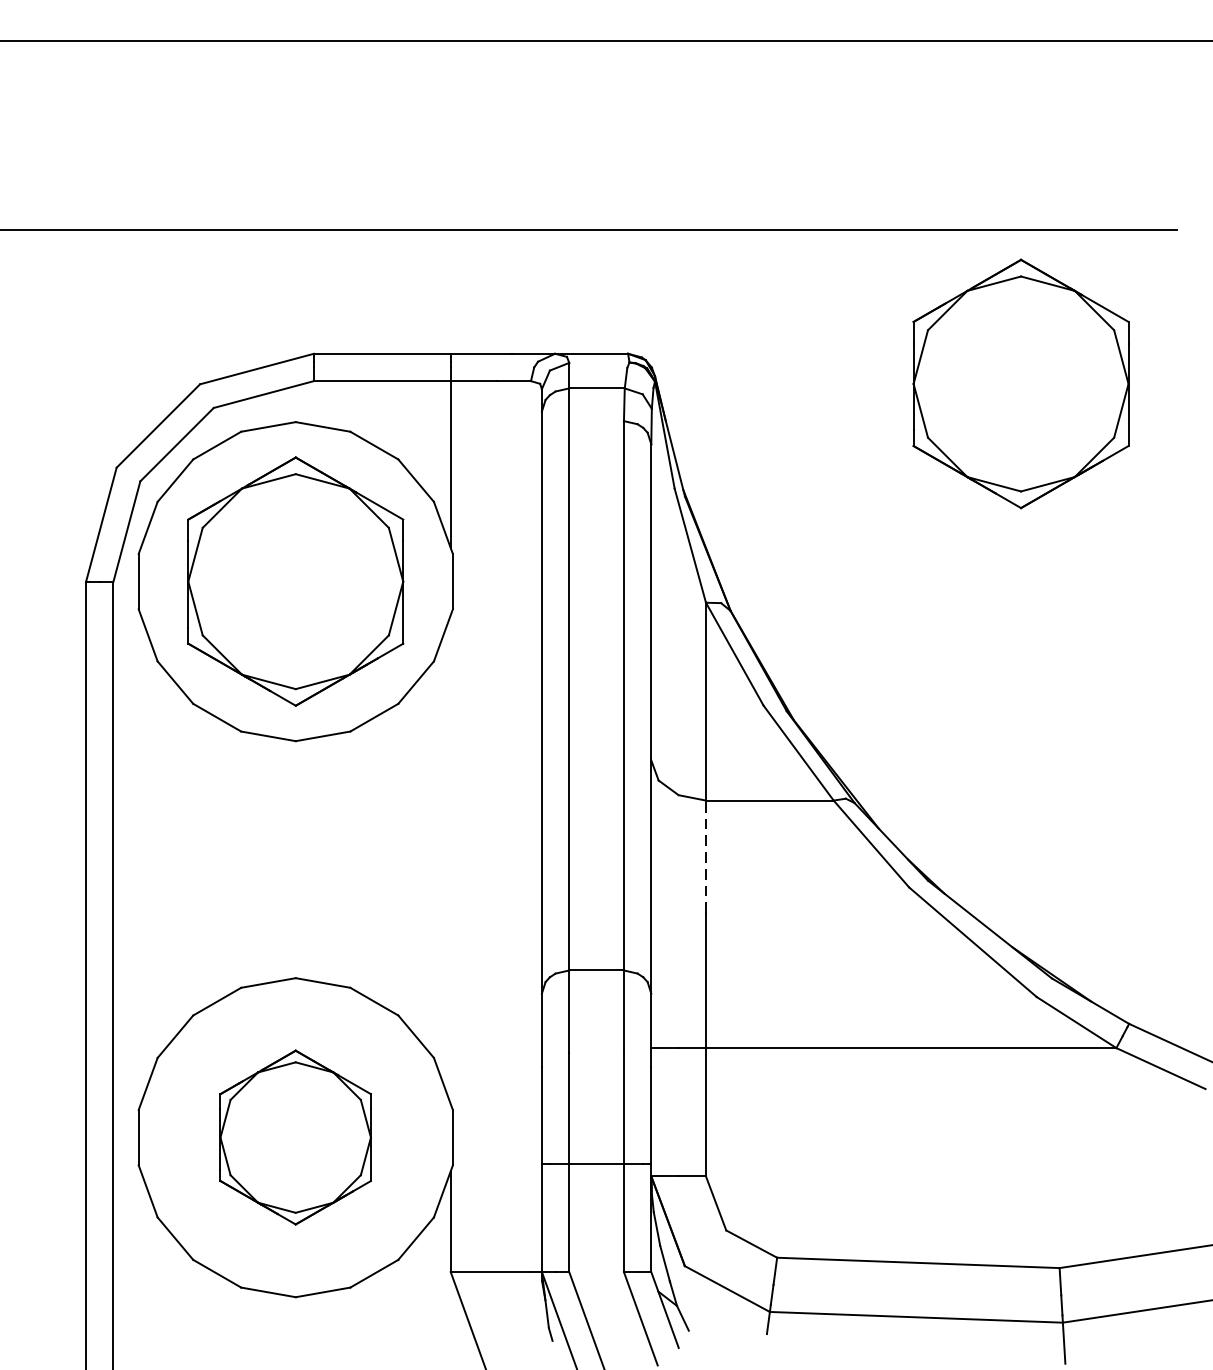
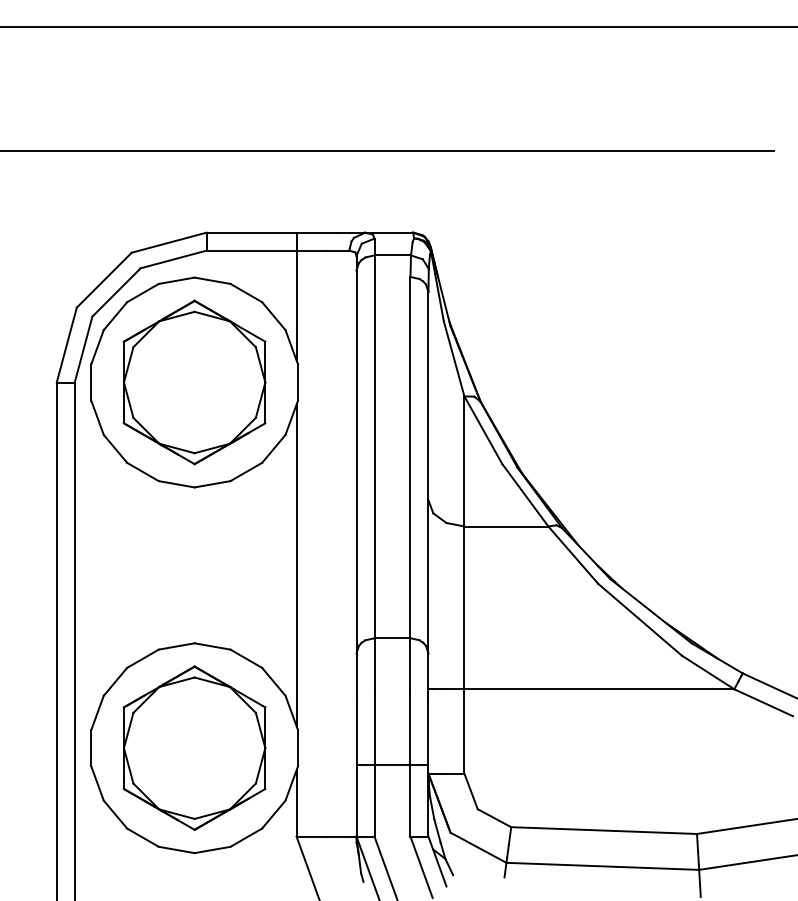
part: (1020, 383) -> (671, 252), removed
line: (706, 856) -> (464, 563), dashed -> solid
line: (450, 859) -> (296, 565), added
part: (295, 1136) -> (194, 747), size x1.43

